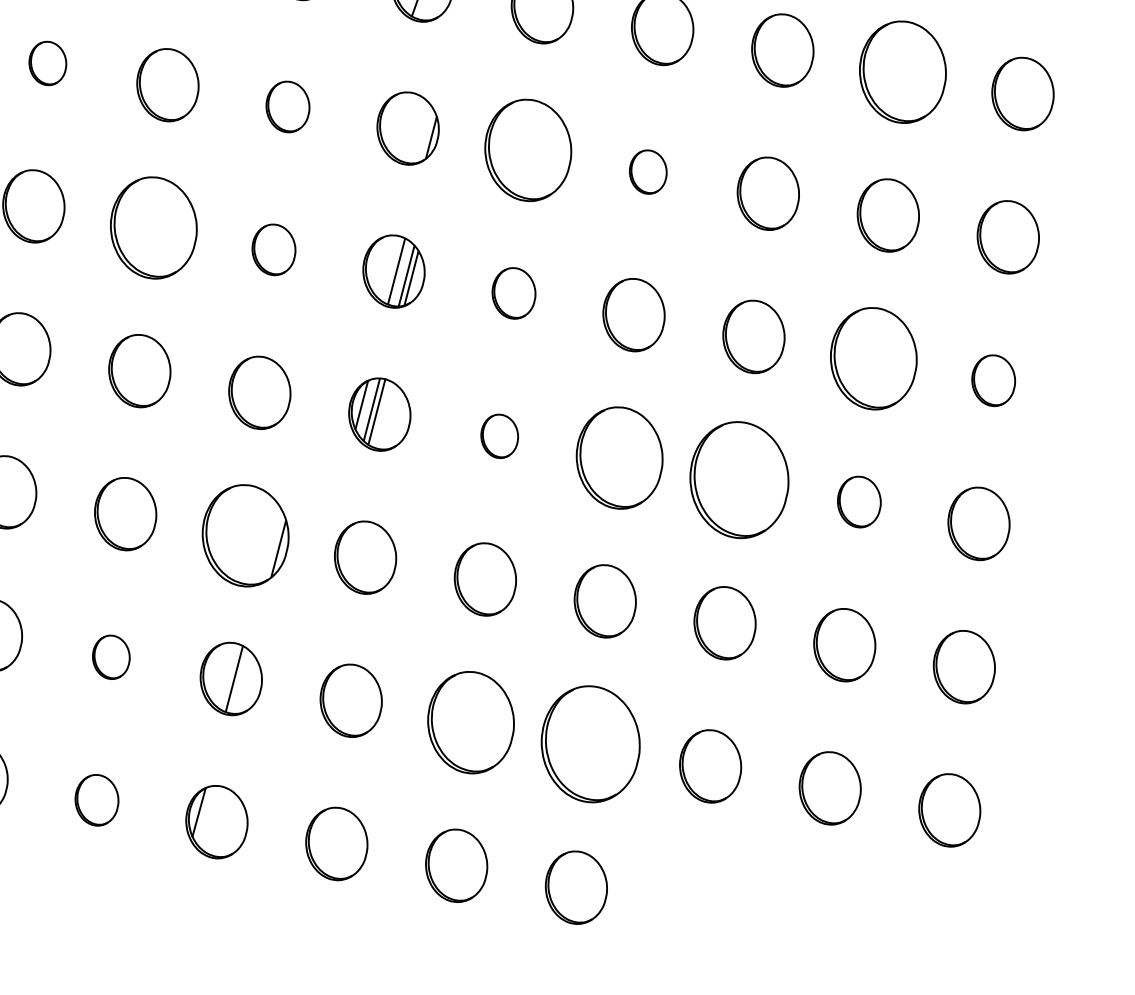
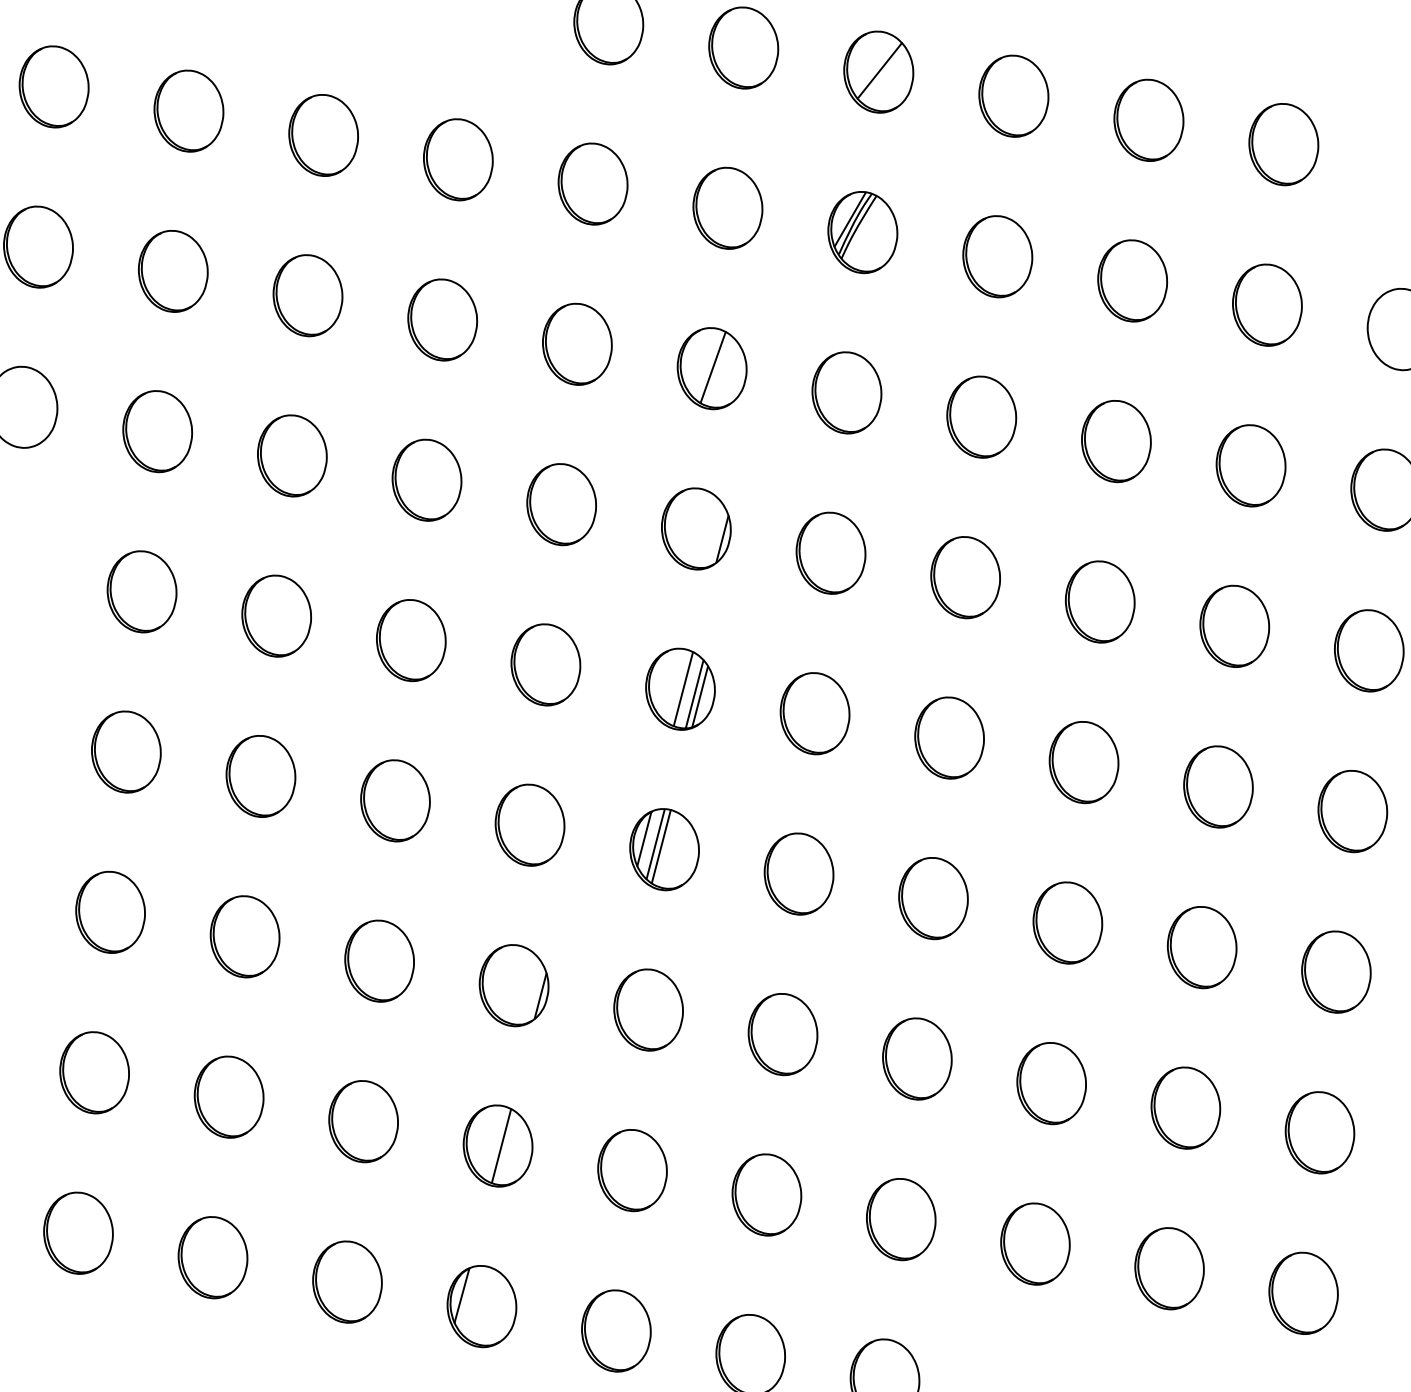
part: (47, 63) -> (292, 455), size x1.67
part: (902, 72) -> (1250, 465), size x0.71
part: (287, 106) -> (561, 504), size x1.43
part: (527, 149) -> (830, 552), size x0.71
part: (648, 171) -> (965, 577), size x1.67
part: (154, 228) -> (411, 640), size x0.71
part: (273, 249) -> (545, 664), size x1.43
part: (513, 293) -> (814, 713), size x1.43
part: (873, 358) -> (1218, 786), size x0.71
part: (993, 380) -> (1352, 811), size x1.43
part: (499, 435) -> (798, 873), size x1.67
part: (619, 458) -> (933, 898), size x0.71
part: (739, 479) -> (1067, 922), size x0.62
part: (859, 501) -> (1202, 947), size x1.43
part: (245, 535) -> (513, 985), size x0.71
part: (111, 657) -> (363, 1121), size x1.67
part: (470, 722) -> (766, 1194), size x0.71
part: (591, 744) -> (901, 1219), size x0.62
part: (97, 799) -> (347, 1281), size x1.43

